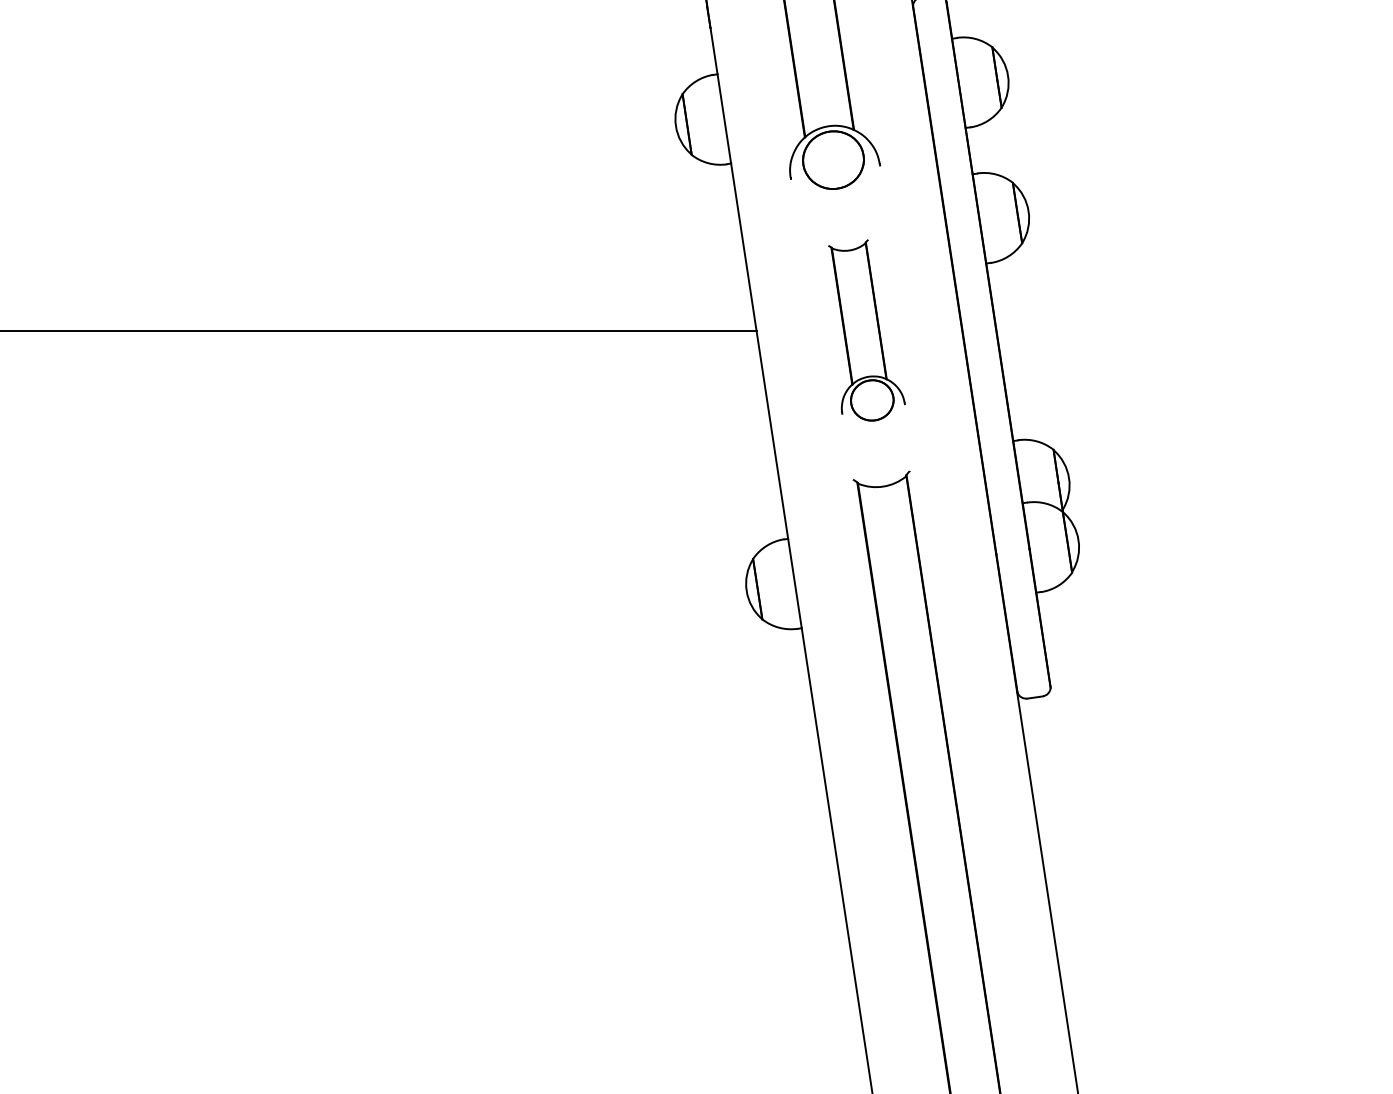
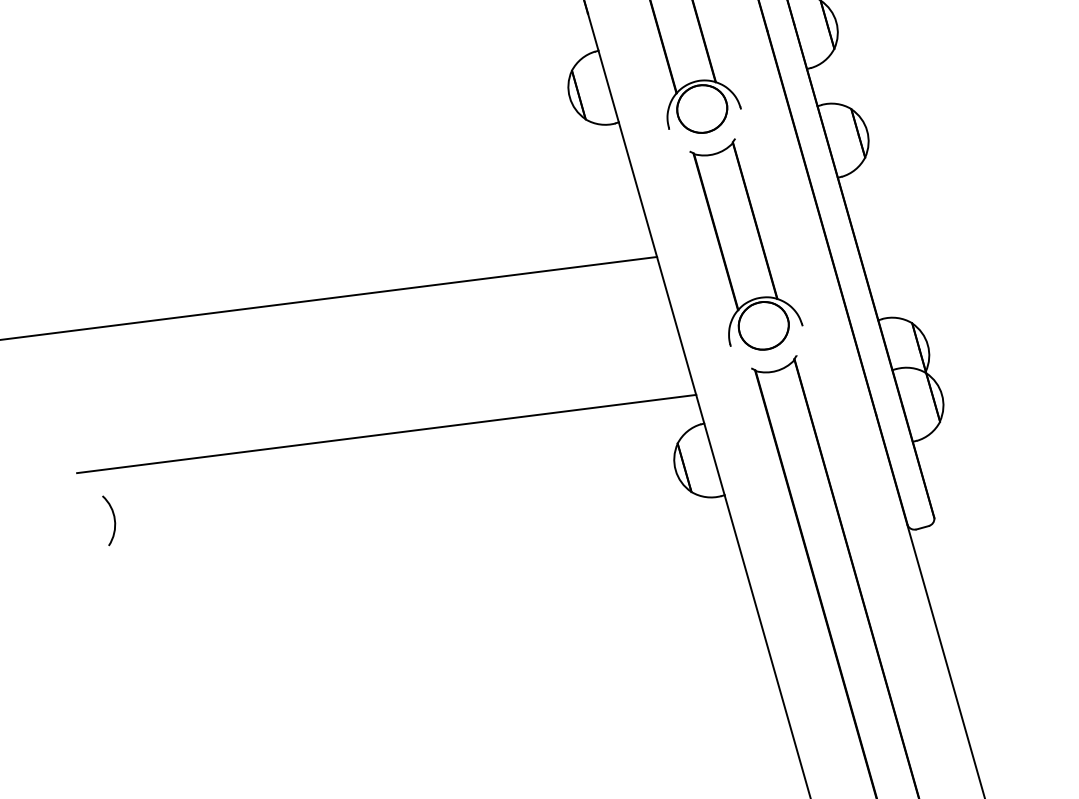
part: (866, 330) -> (746, 244), size x1.43
line: (403, 503) -> (385, 434), added
arc: (63, 564) -> (114, 519), added

